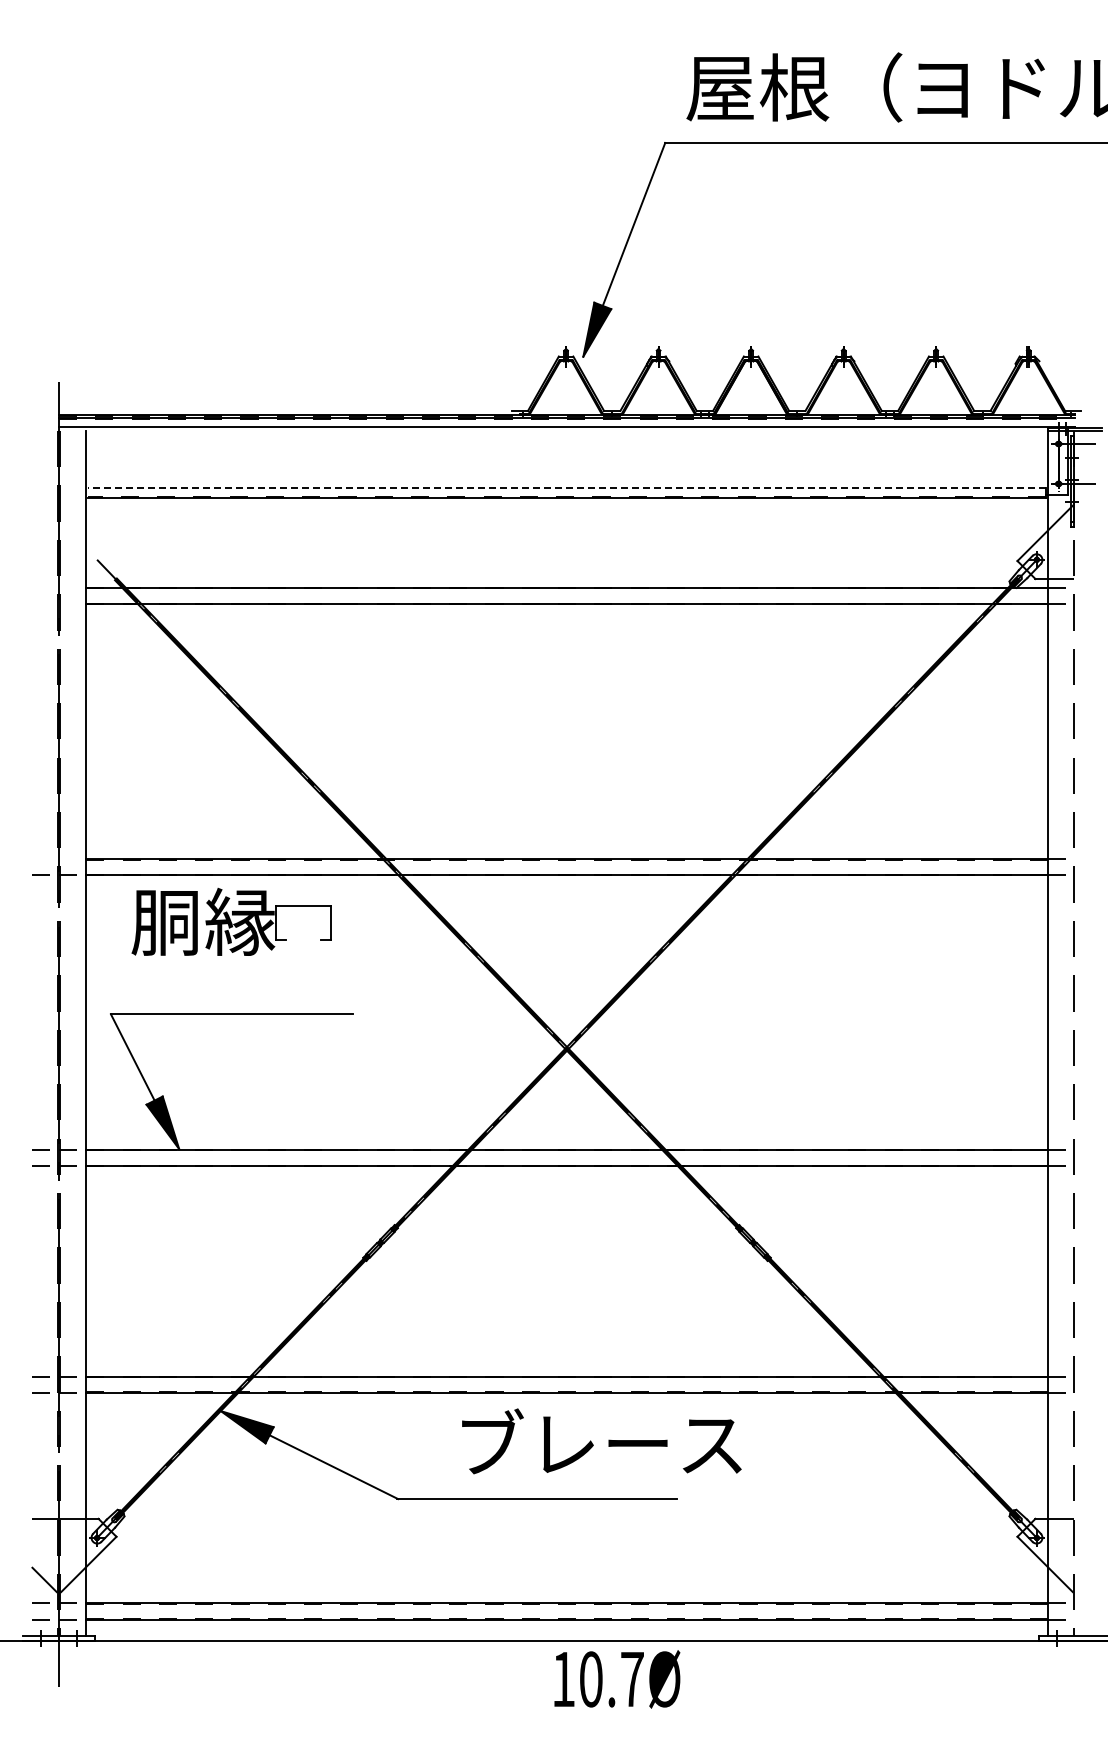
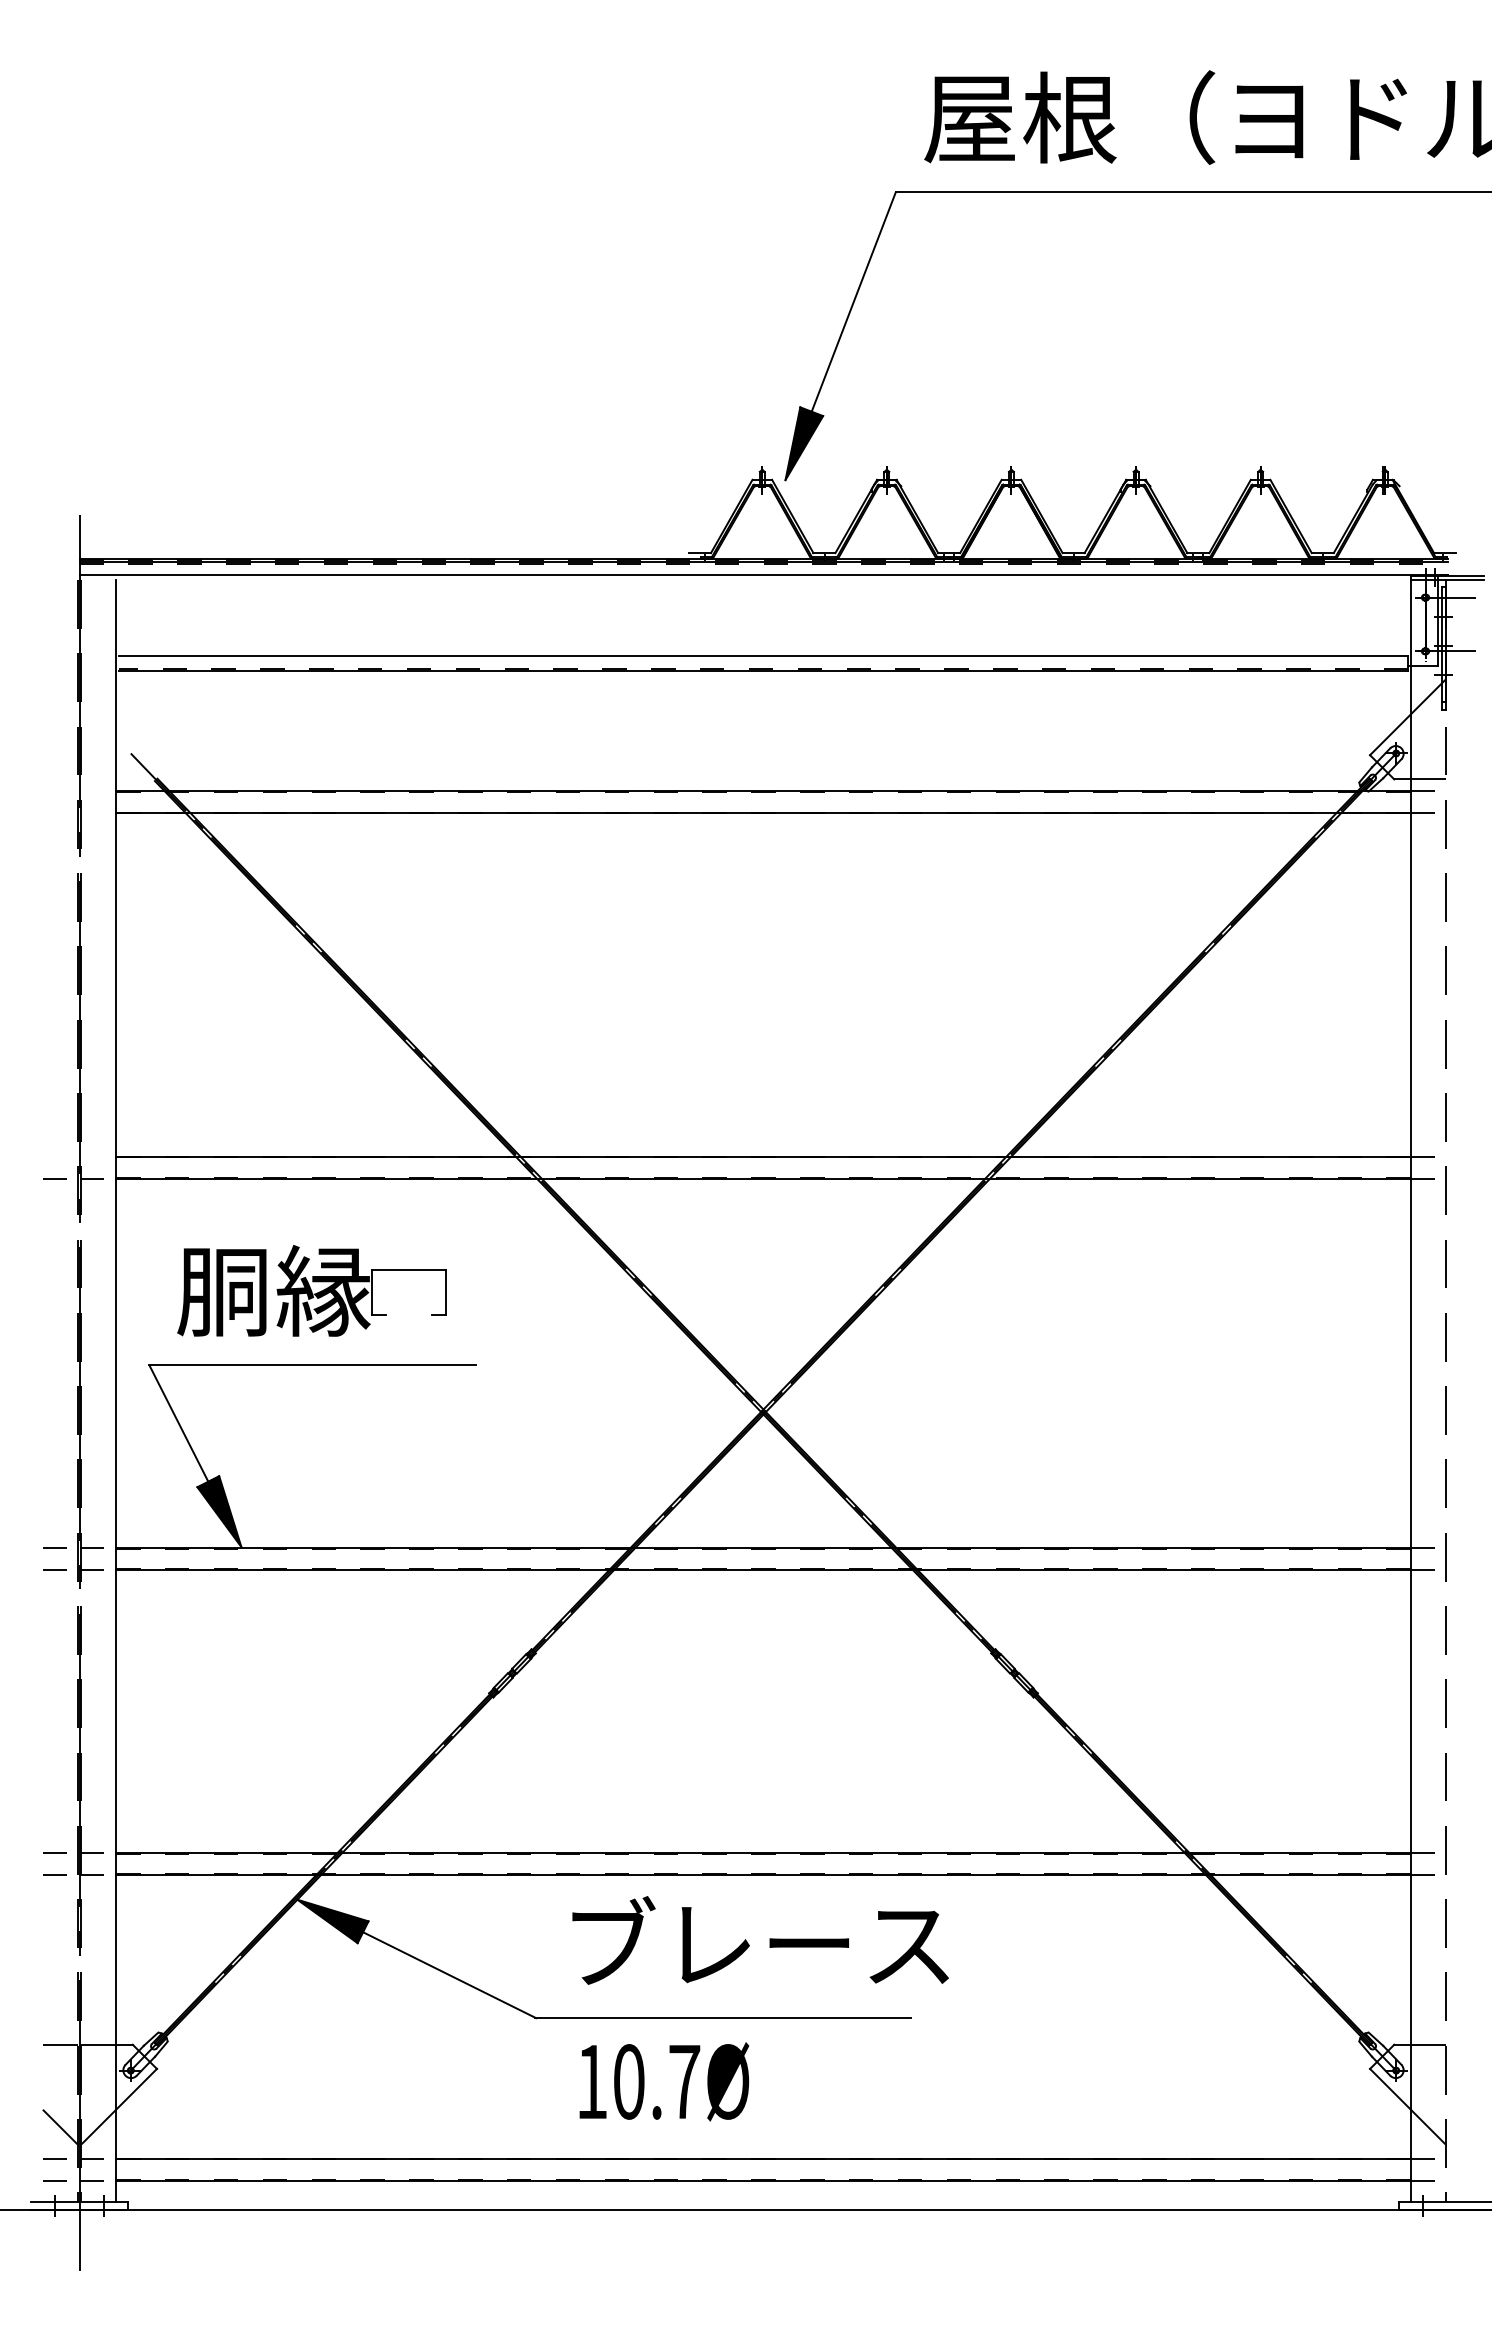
line: (567, 487) -> (764, 656), dashed -> solid
part: (231, 921) -> (311, 1290), moved
text: (601, 1441) -> (760, 1940), moved
text: (617, 1679) -> (664, 2082), moved

